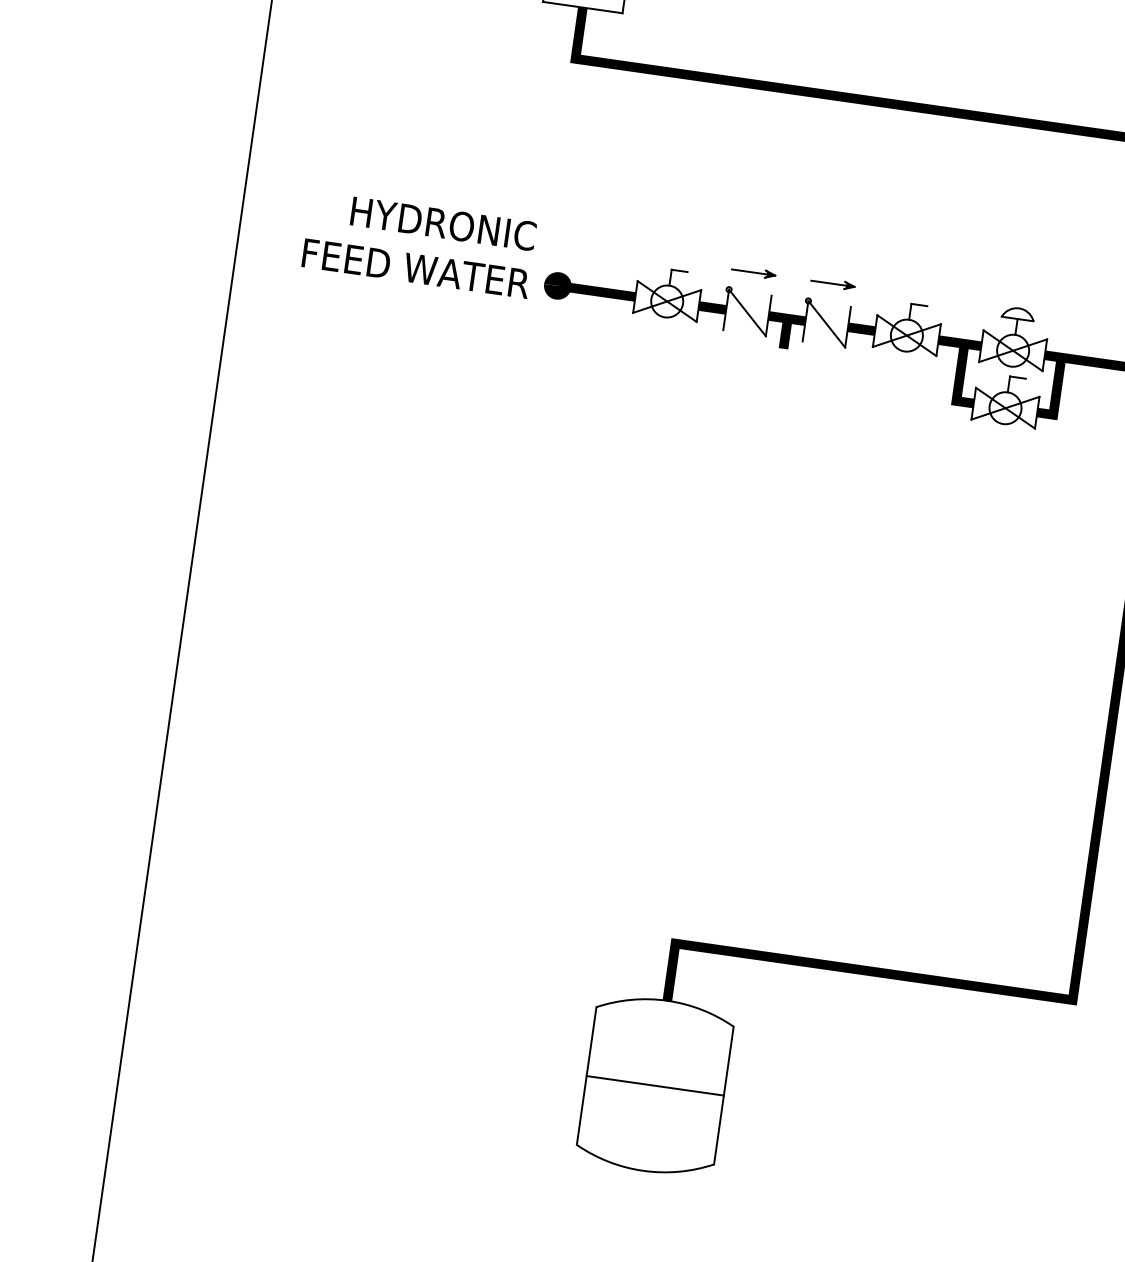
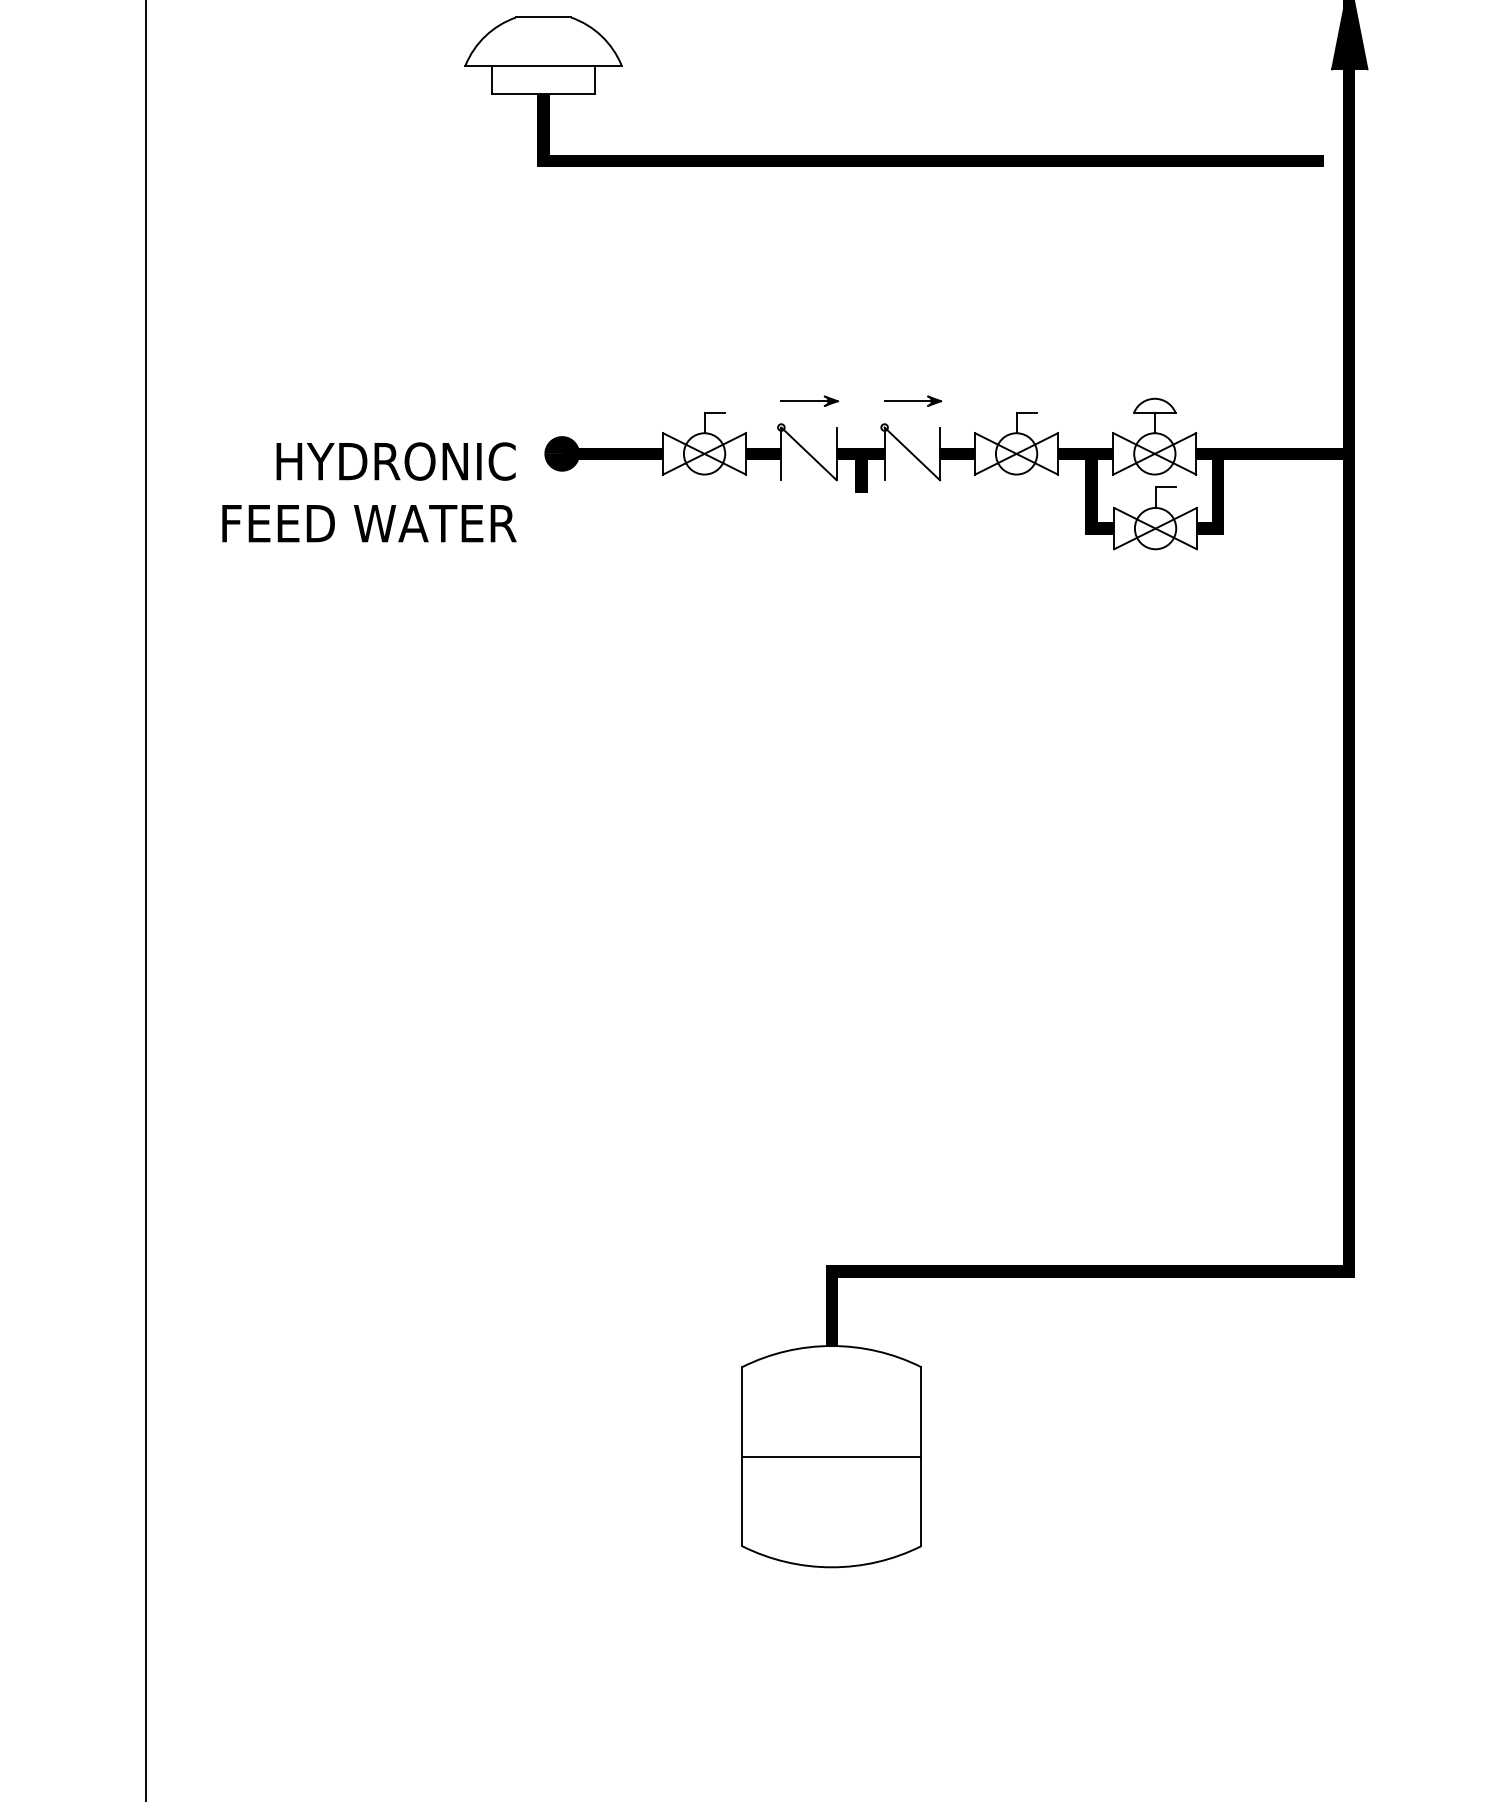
text: (419, 244) -> (369, 492), moved

